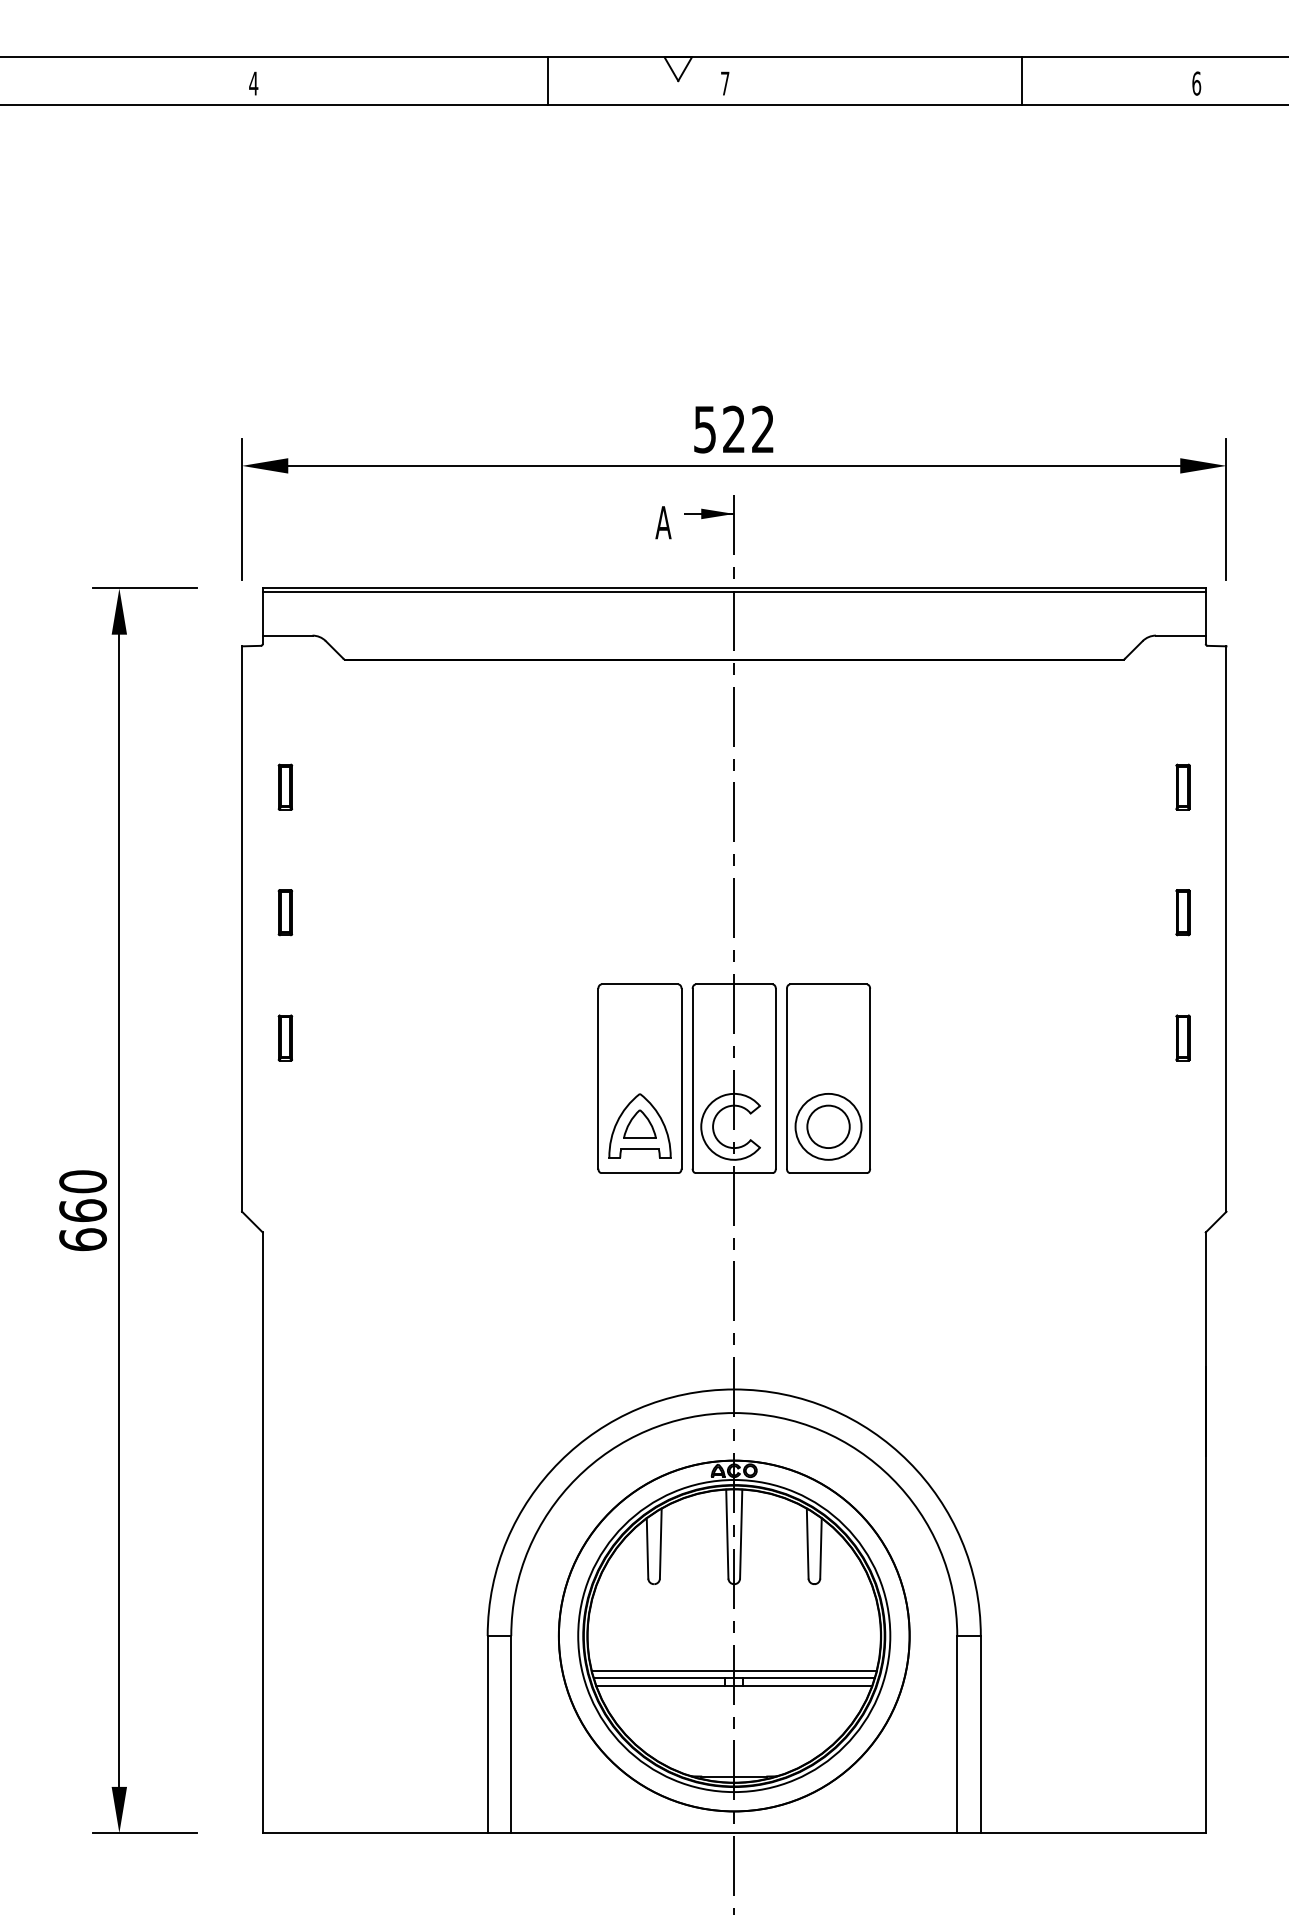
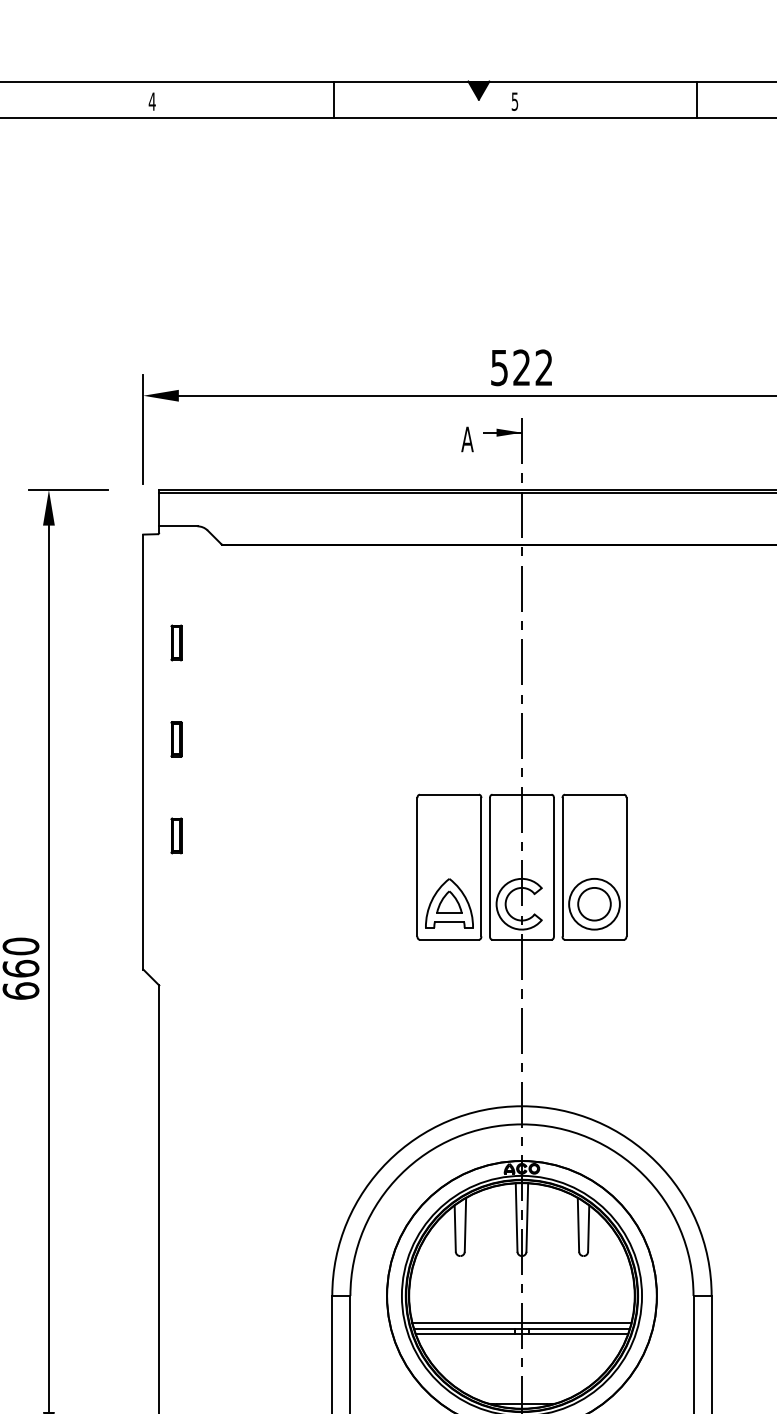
fill: (677, 69) -> (478, 90), added
line: (547, 80) -> (333, 99), moved
line: (1022, 80) -> (696, 99), moved
text: (725, 83) -> (515, 101), 7 -> 5

